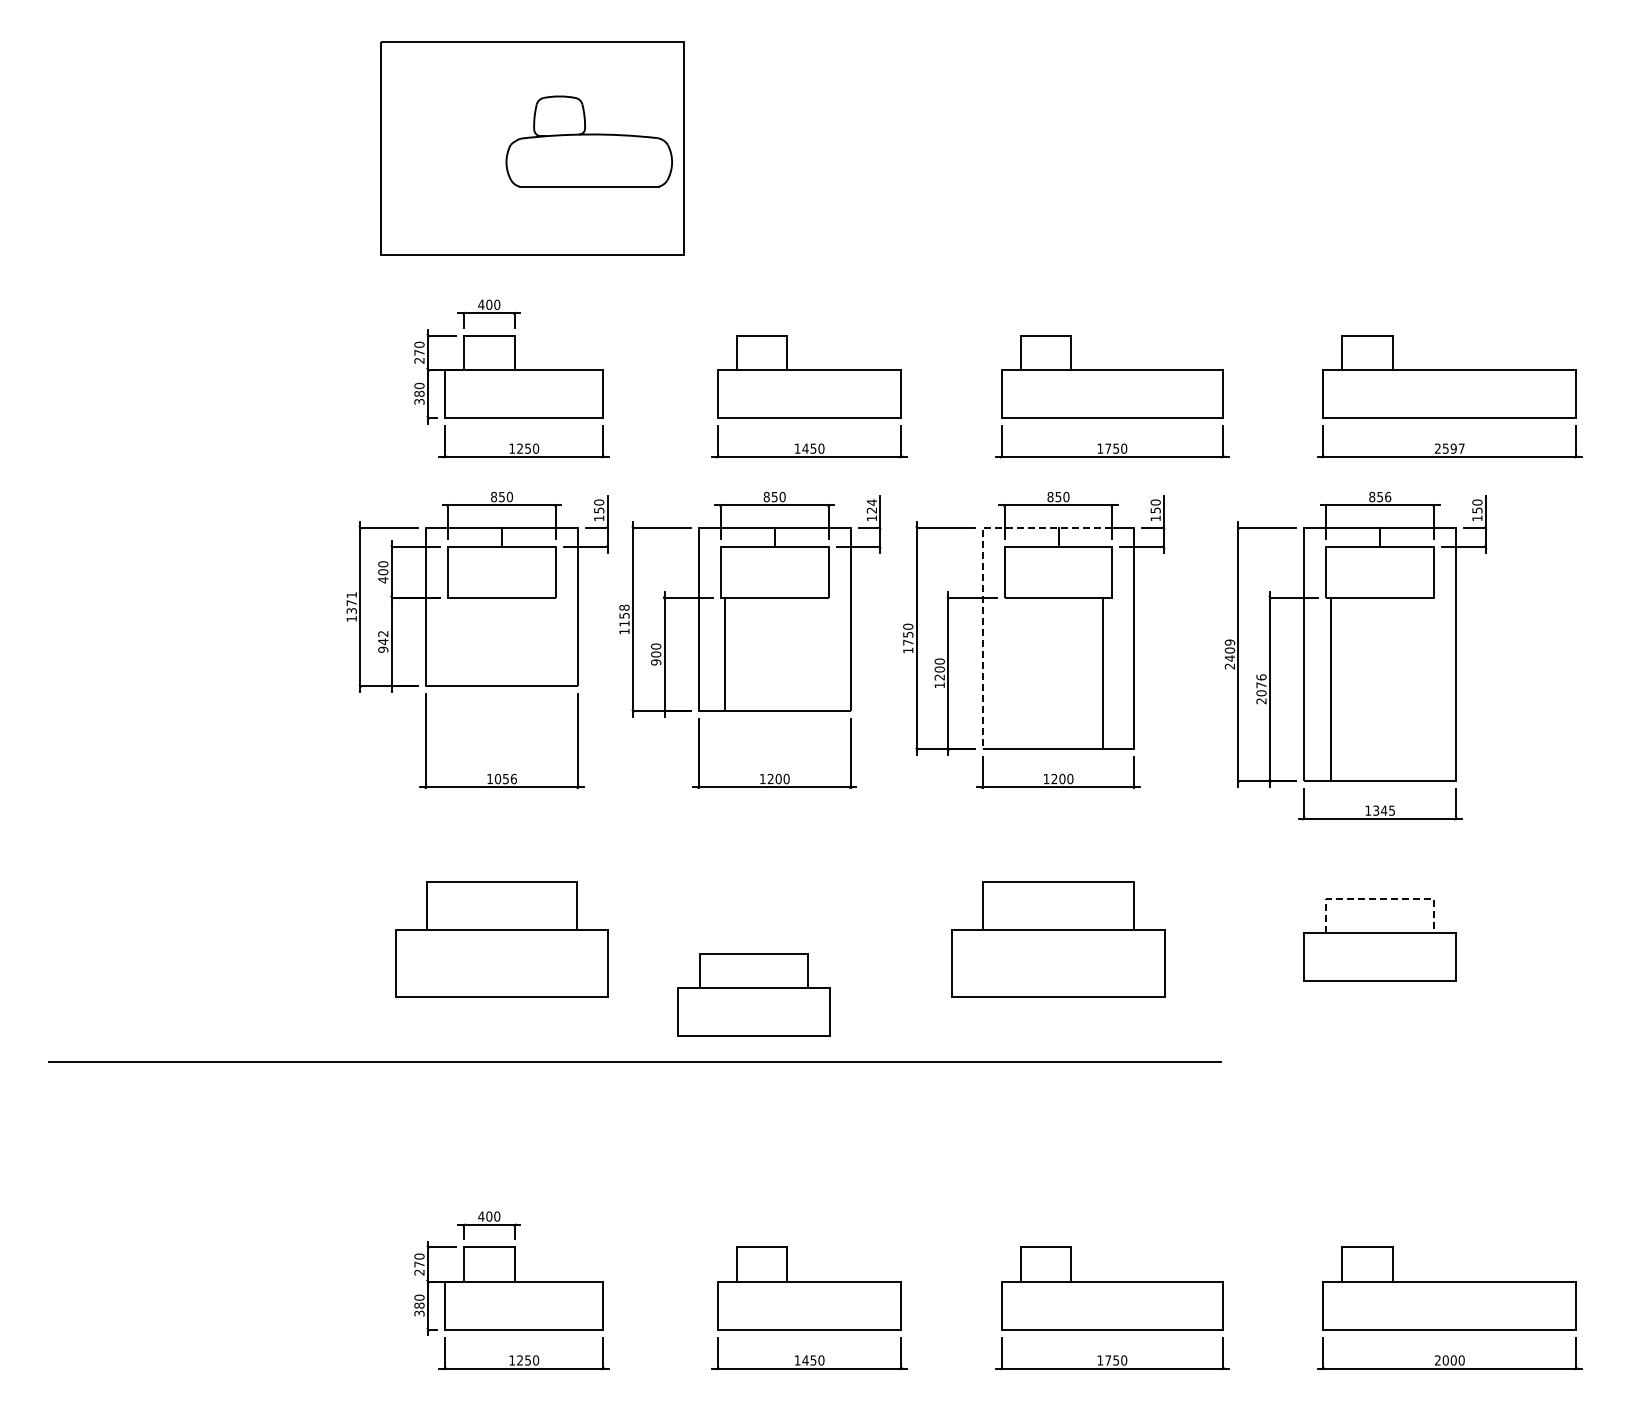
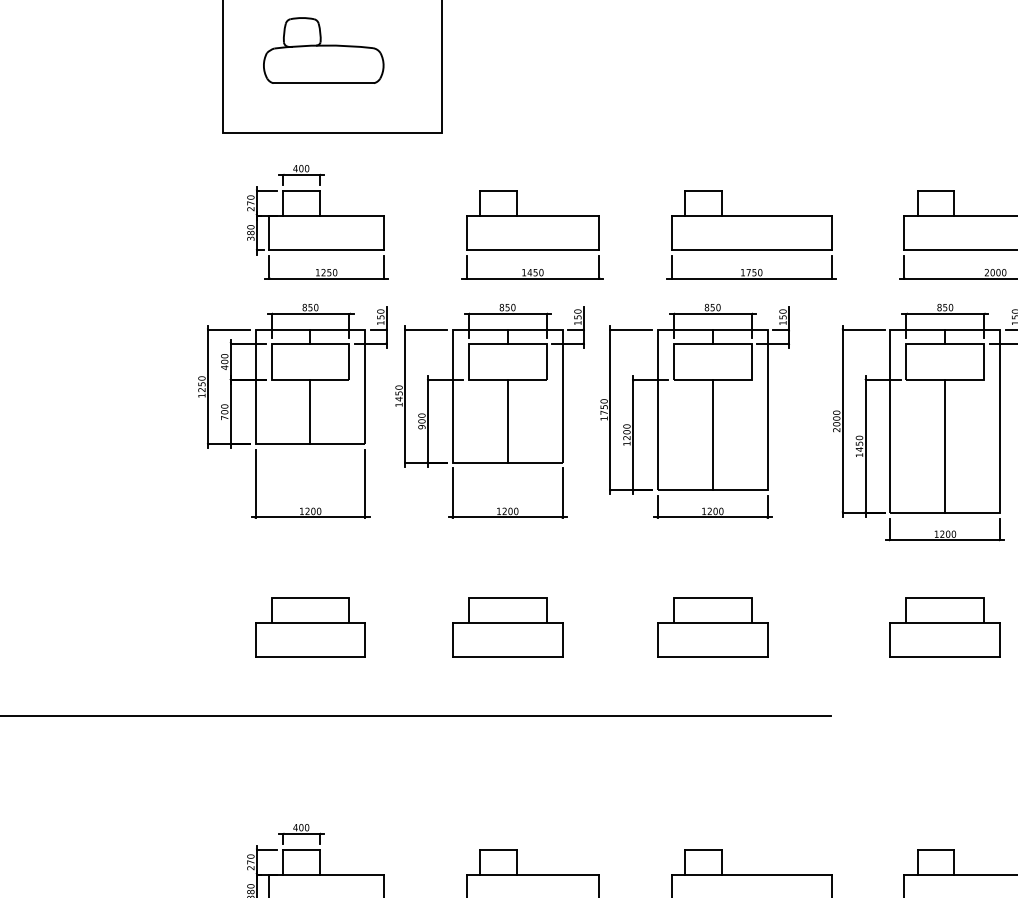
part: (588, 141) -> (323, 50), moved
text: (1453, 448) -> (998, 272), 2597 -> 2000
text: (1388, 496) -> (951, 307), 856 -> 850
text: (871, 506) -> (577, 314), 124 -> 150
line: (982, 573) -> (657, 362), dashed -> solid
text: (351, 602) -> (201, 383), 1371 -> 1250
text: (624, 615) -> (399, 393), 1158 -> 1450
text: (383, 641) -> (224, 412), 942 -> 700
line: (501, 641) -> (310, 412), added
text: (1229, 650) -> (836, 418), 2409 -> 2000
line: (724, 654) -> (507, 421), moved
line: (1102, 673) -> (712, 435), moved
text: (1261, 689) -> (859, 446), 2076 -> 1450
line: (1331, 689) -> (945, 446), moved
text: (505, 778) -> (313, 511), 1056 -> 1200
text: (1384, 810) -> (948, 534), 1345 -> 1200
line: (1380, 898) -> (945, 597), dashed -> solid
part: (501, 939) -> (310, 627), size x0.71
part: (1058, 939) -> (712, 627), size x0.71
part: (753, 994) -> (507, 627), moved

